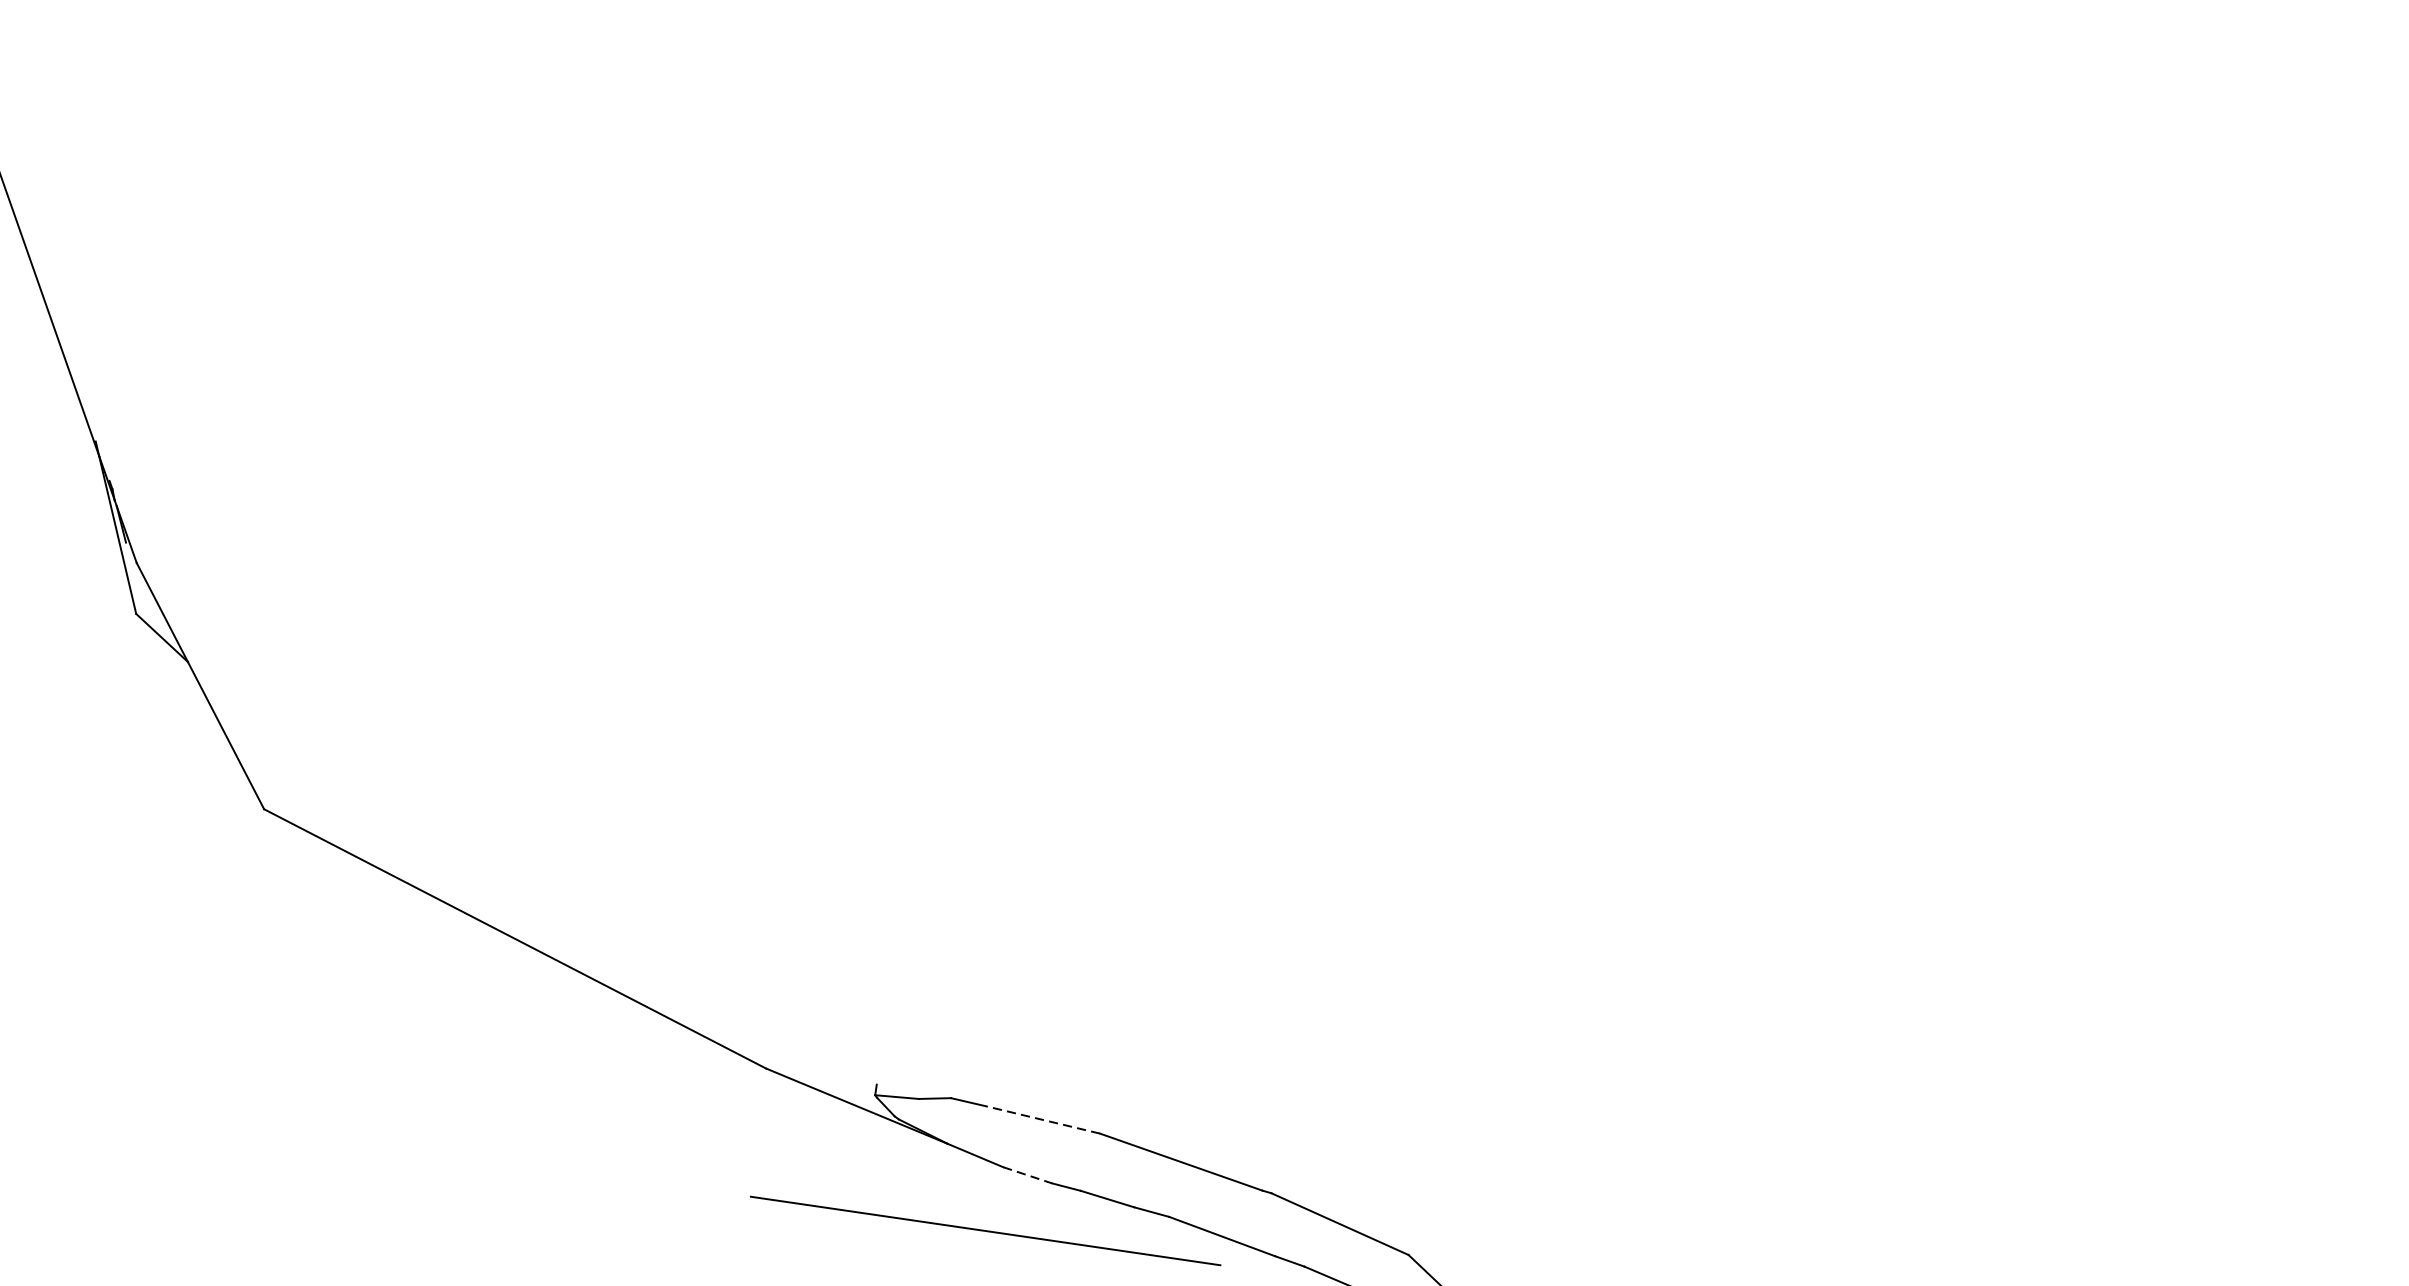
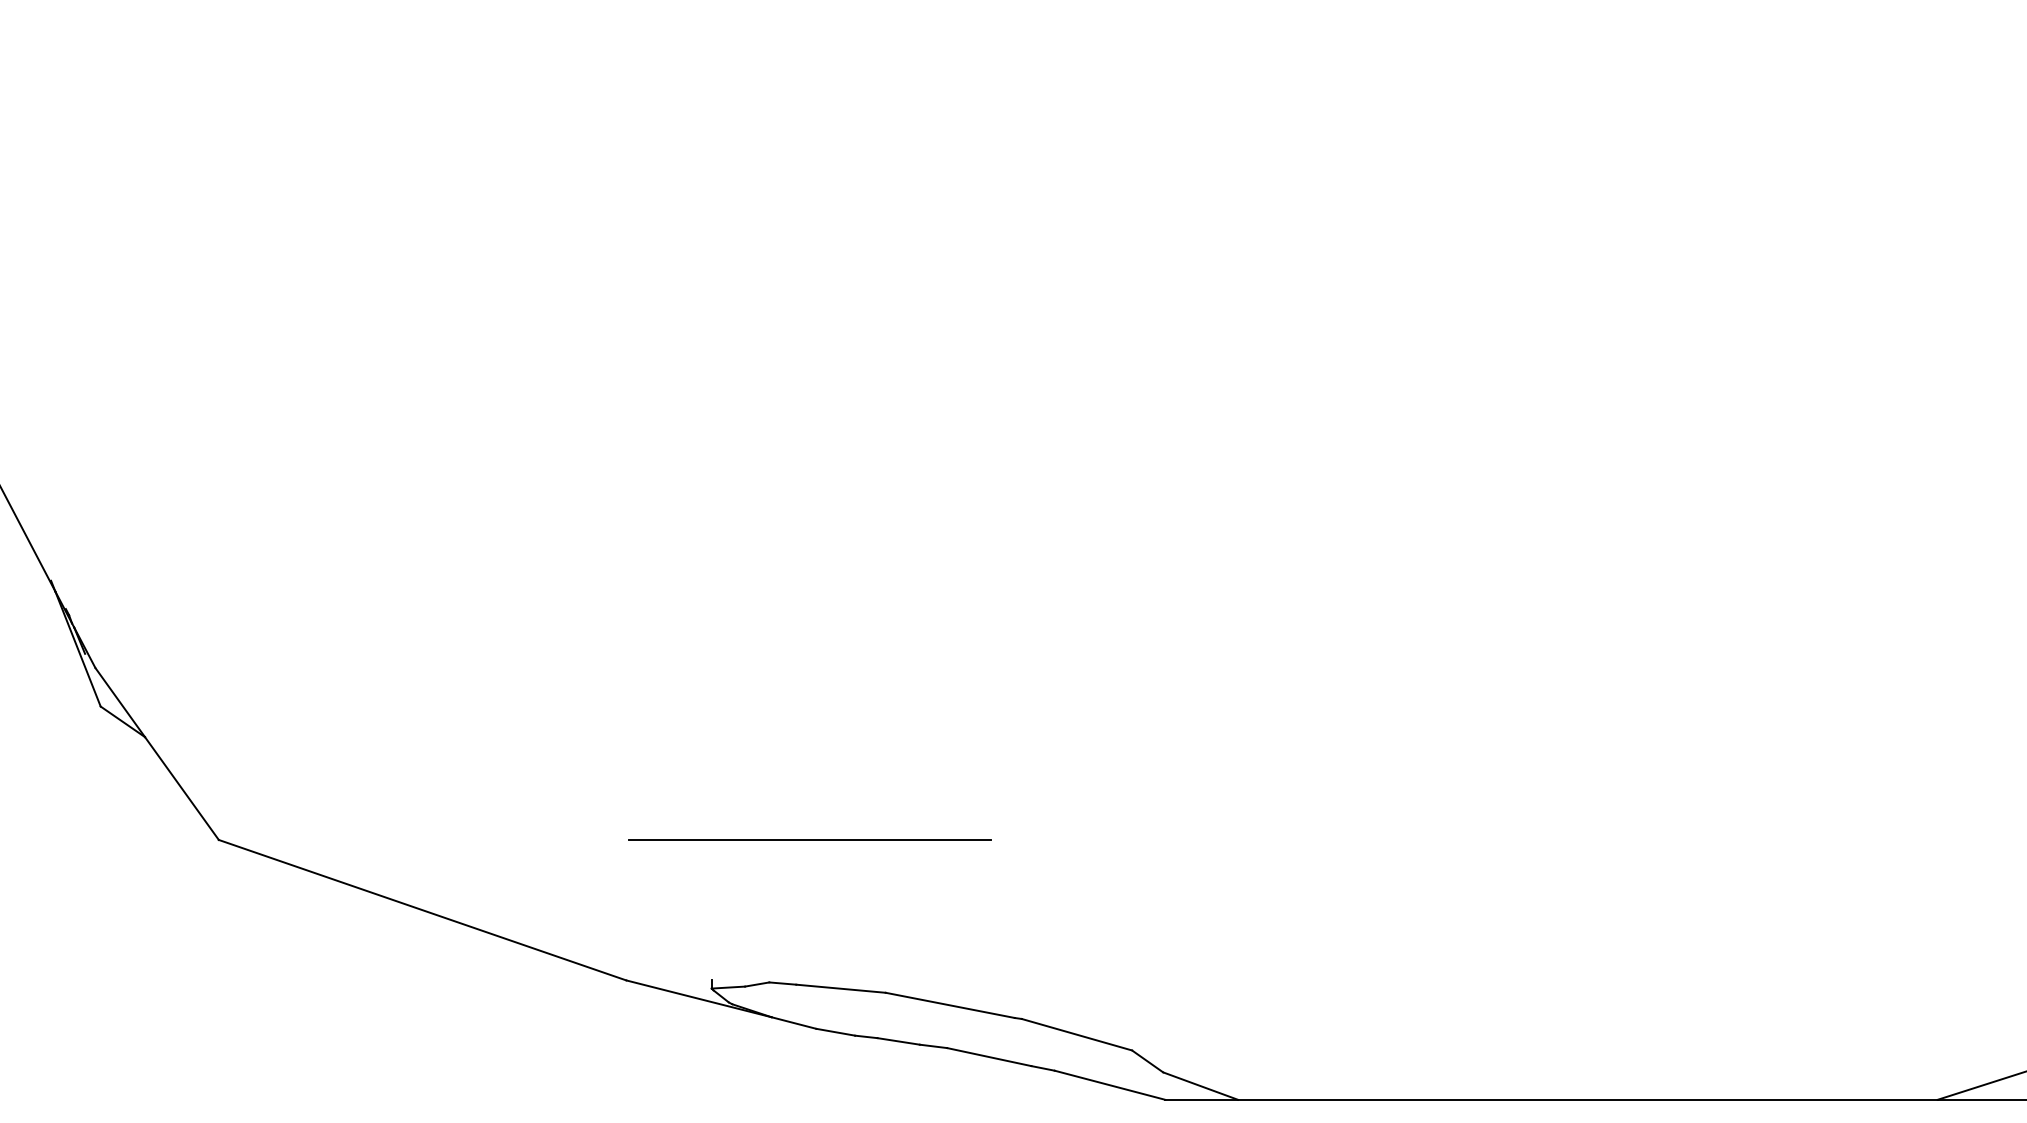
line: (1043, 1119) -> (841, 988), dashed -> solid
line: (1027, 1175) -> (835, 1032), dashed -> solid
line: (984, 1230) -> (809, 839), moved

